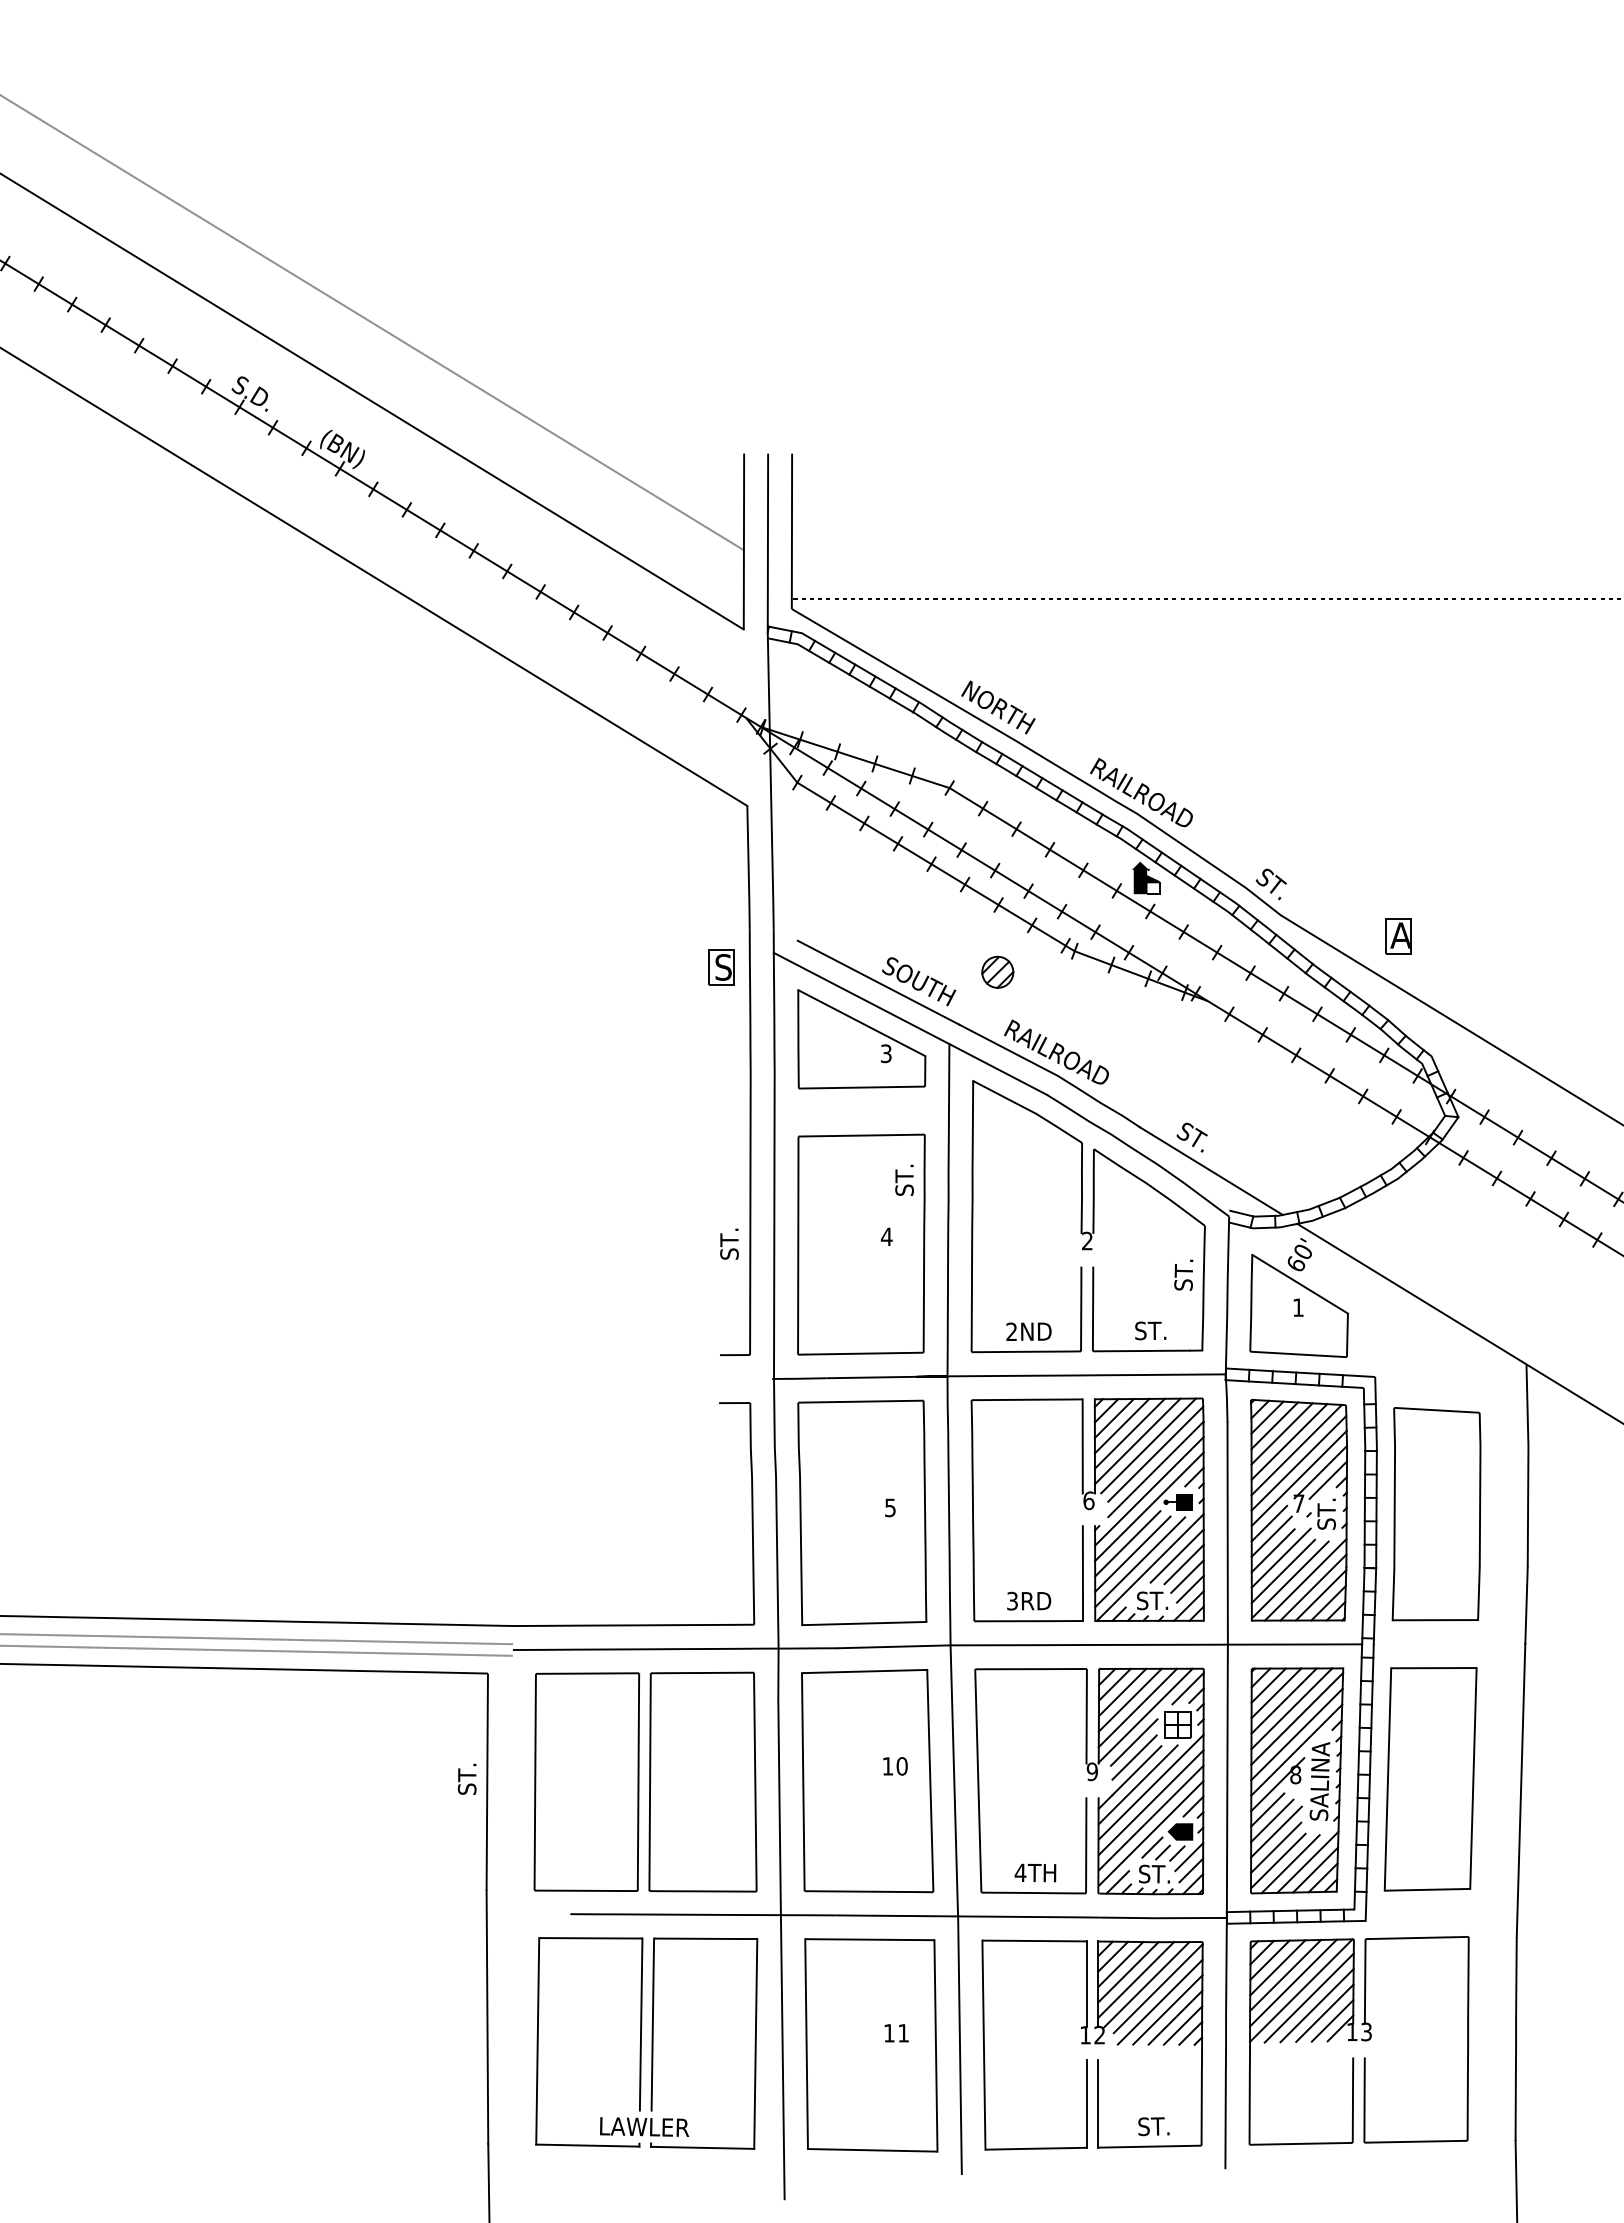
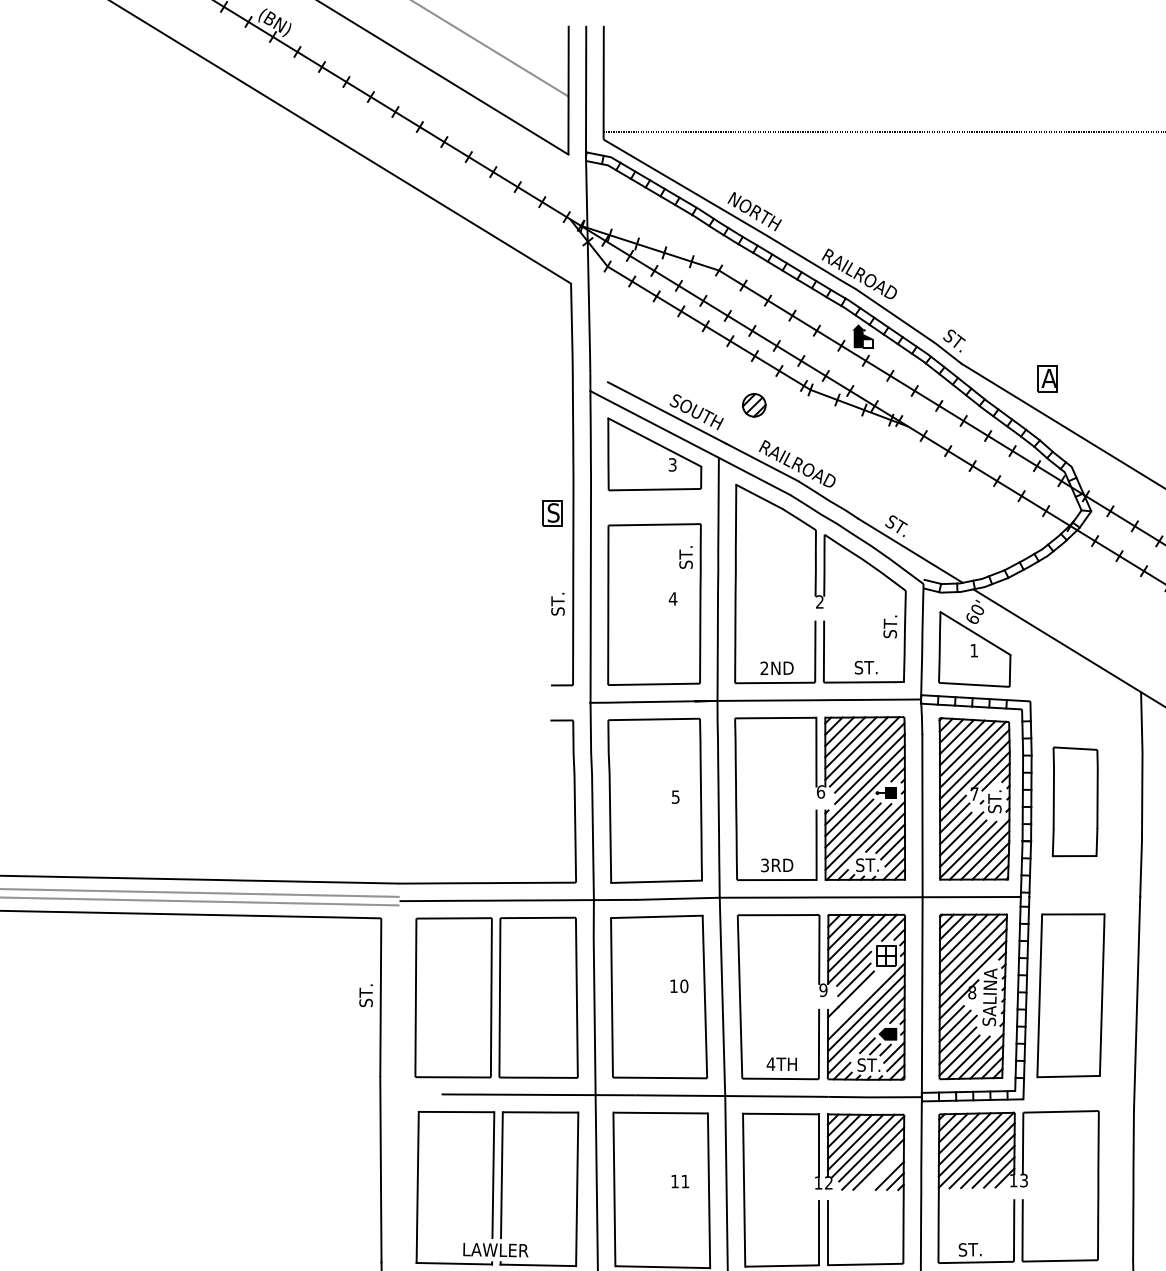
part: (721, 967) -> (552, 513), moved
part: (1436, 1514) -> (1075, 802), size x0.7
line: (1137, 1784) -> (856, 999), removed
line: (1175, 2017) -> (884, 1169), removed
text: (1153, 2126) -> (969, 1249), moved

